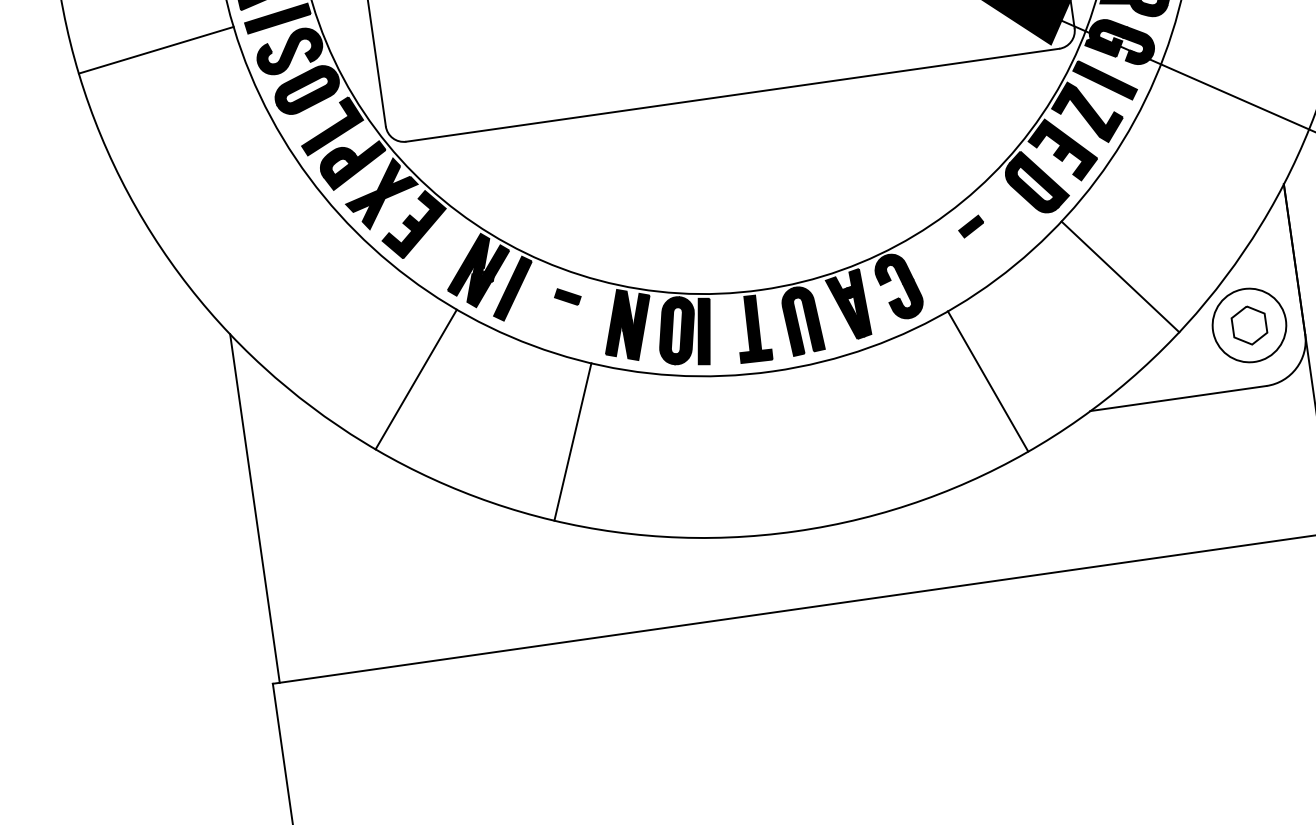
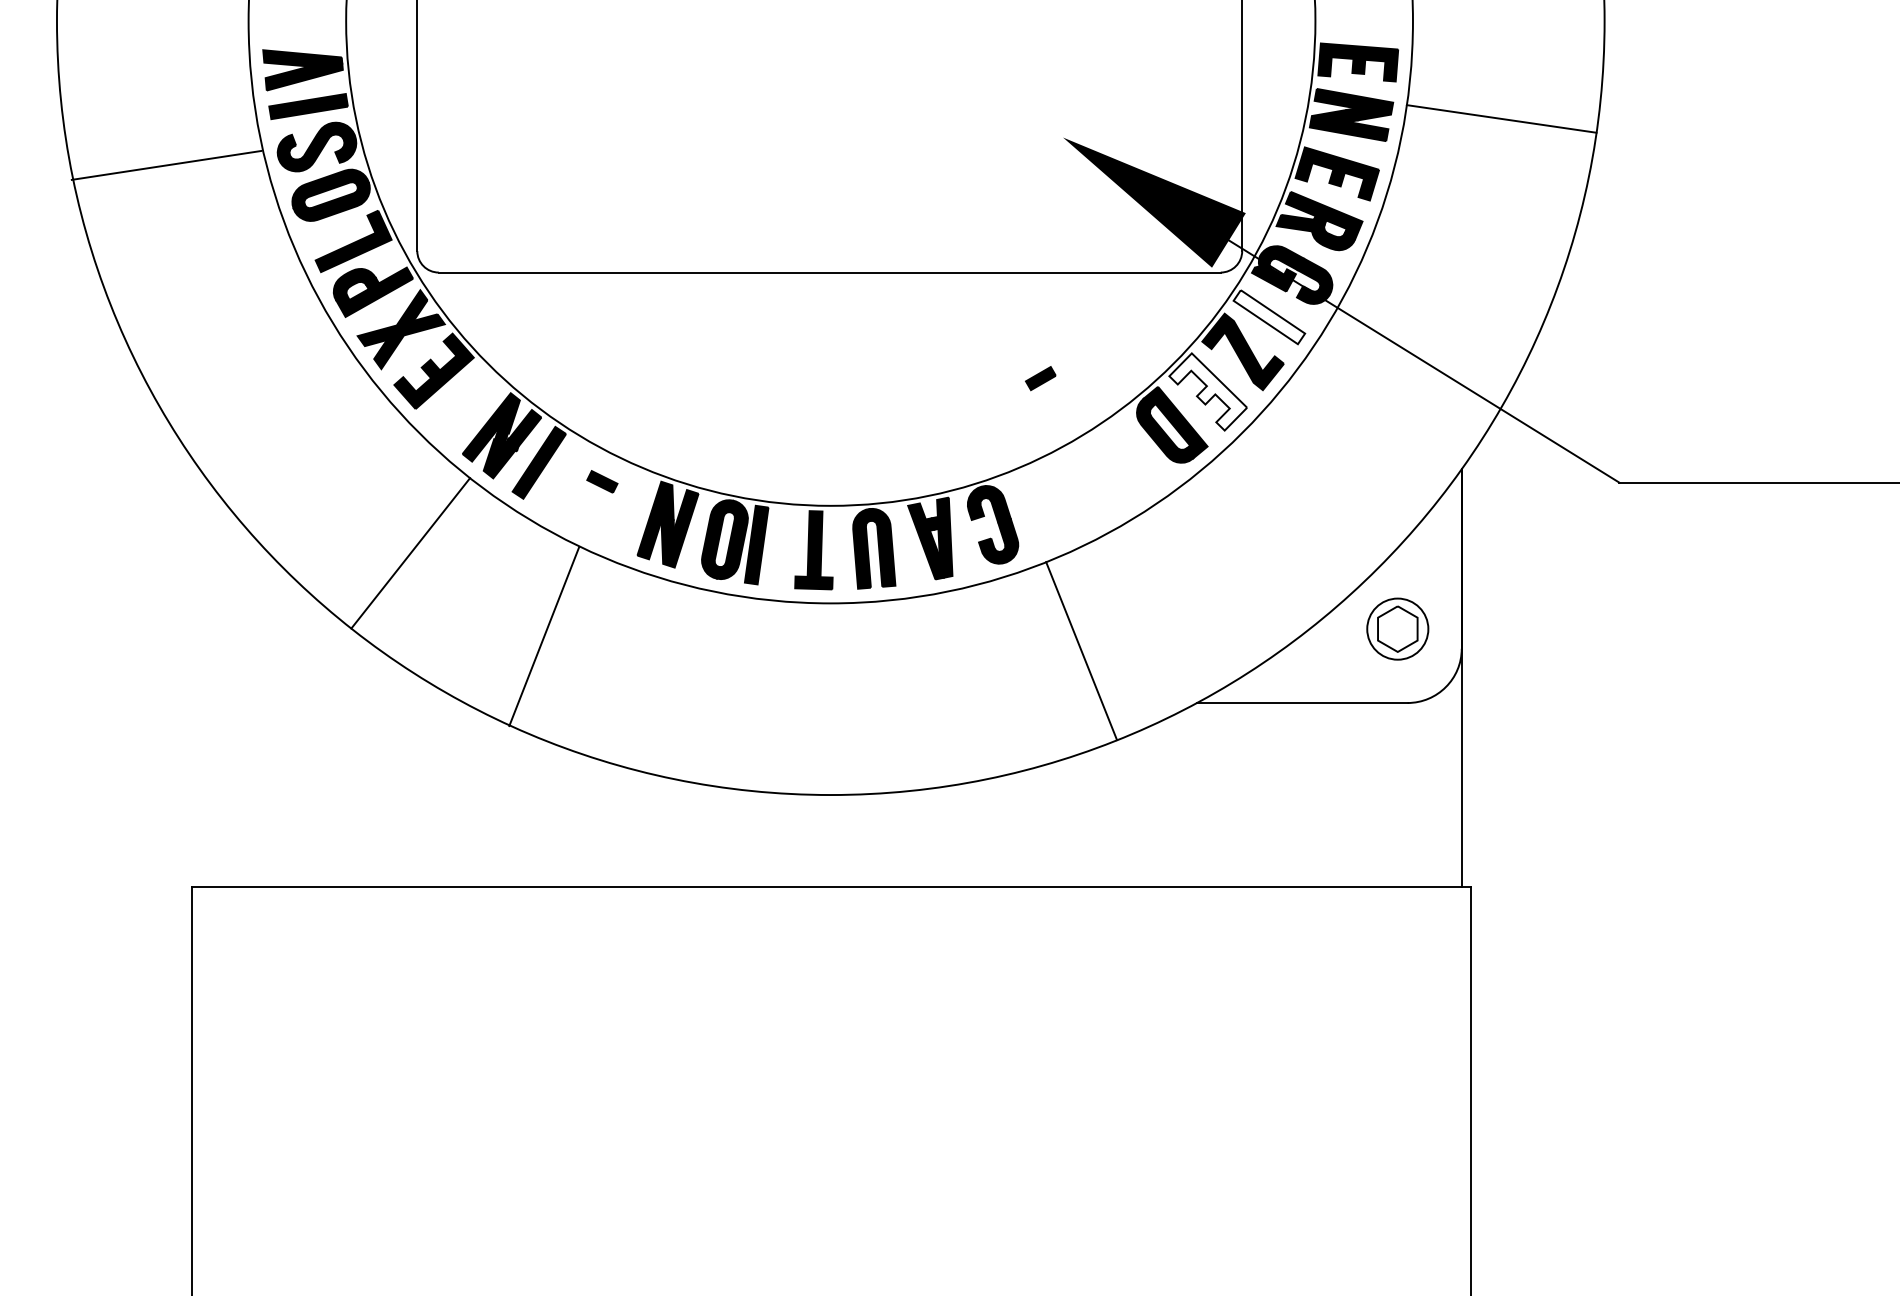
line: (156, 49) -> (166, 164), moved
fill: (1105, 80) -> (1269, 317), removed
fill: (1063, 149) -> (1208, 391), removed
part: (971, 226) -> (1040, 378), moved
line: (1120, 276) -> (1254, 550), removed
circle: (1249, 325) -> (1397, 628), size x0.7
line: (573, 441) -> (544, 636), moved
line: (254, 508) -> (199, 677), removed

